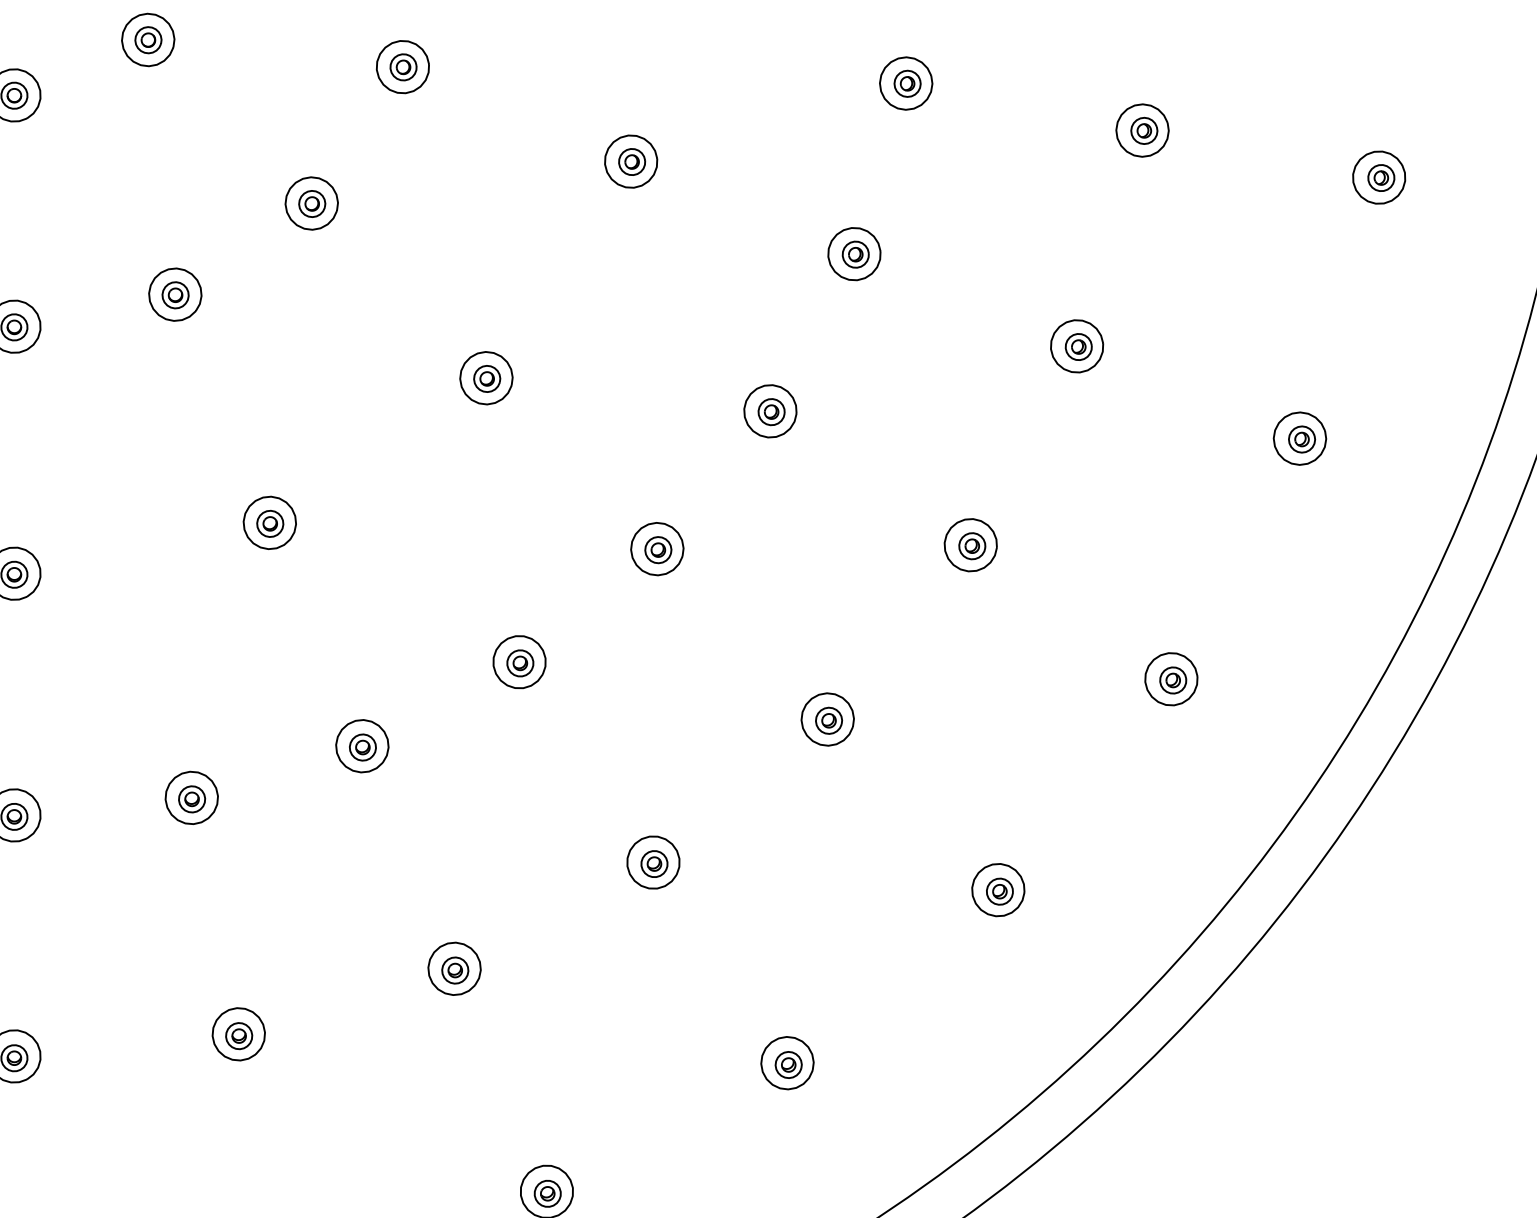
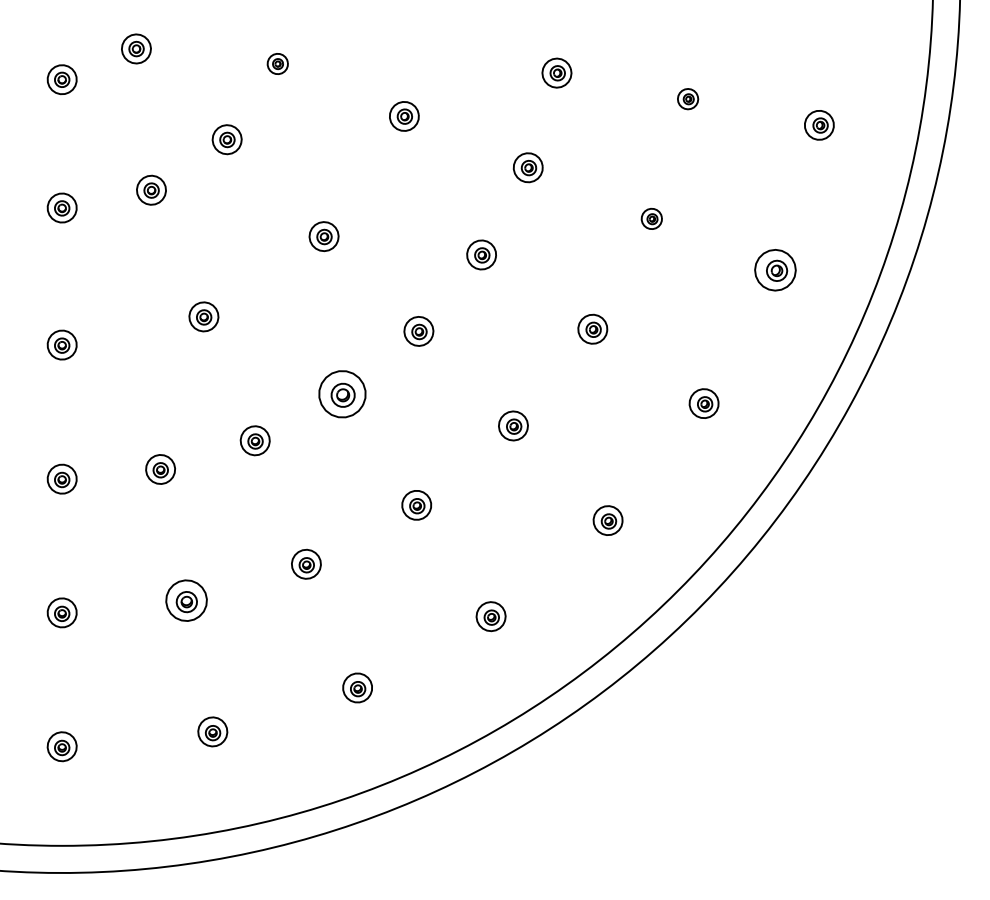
part: (402, 66) -> (277, 63), size x0.7
part: (1141, 129) -> (687, 98), size x0.7
part: (1076, 345) -> (651, 218), size x0.7
part: (1300, 437) -> (775, 269), size x1.4
part: (519, 660) -> (342, 393), size x1.6
part: (238, 1034) -> (186, 600), size x1.4

